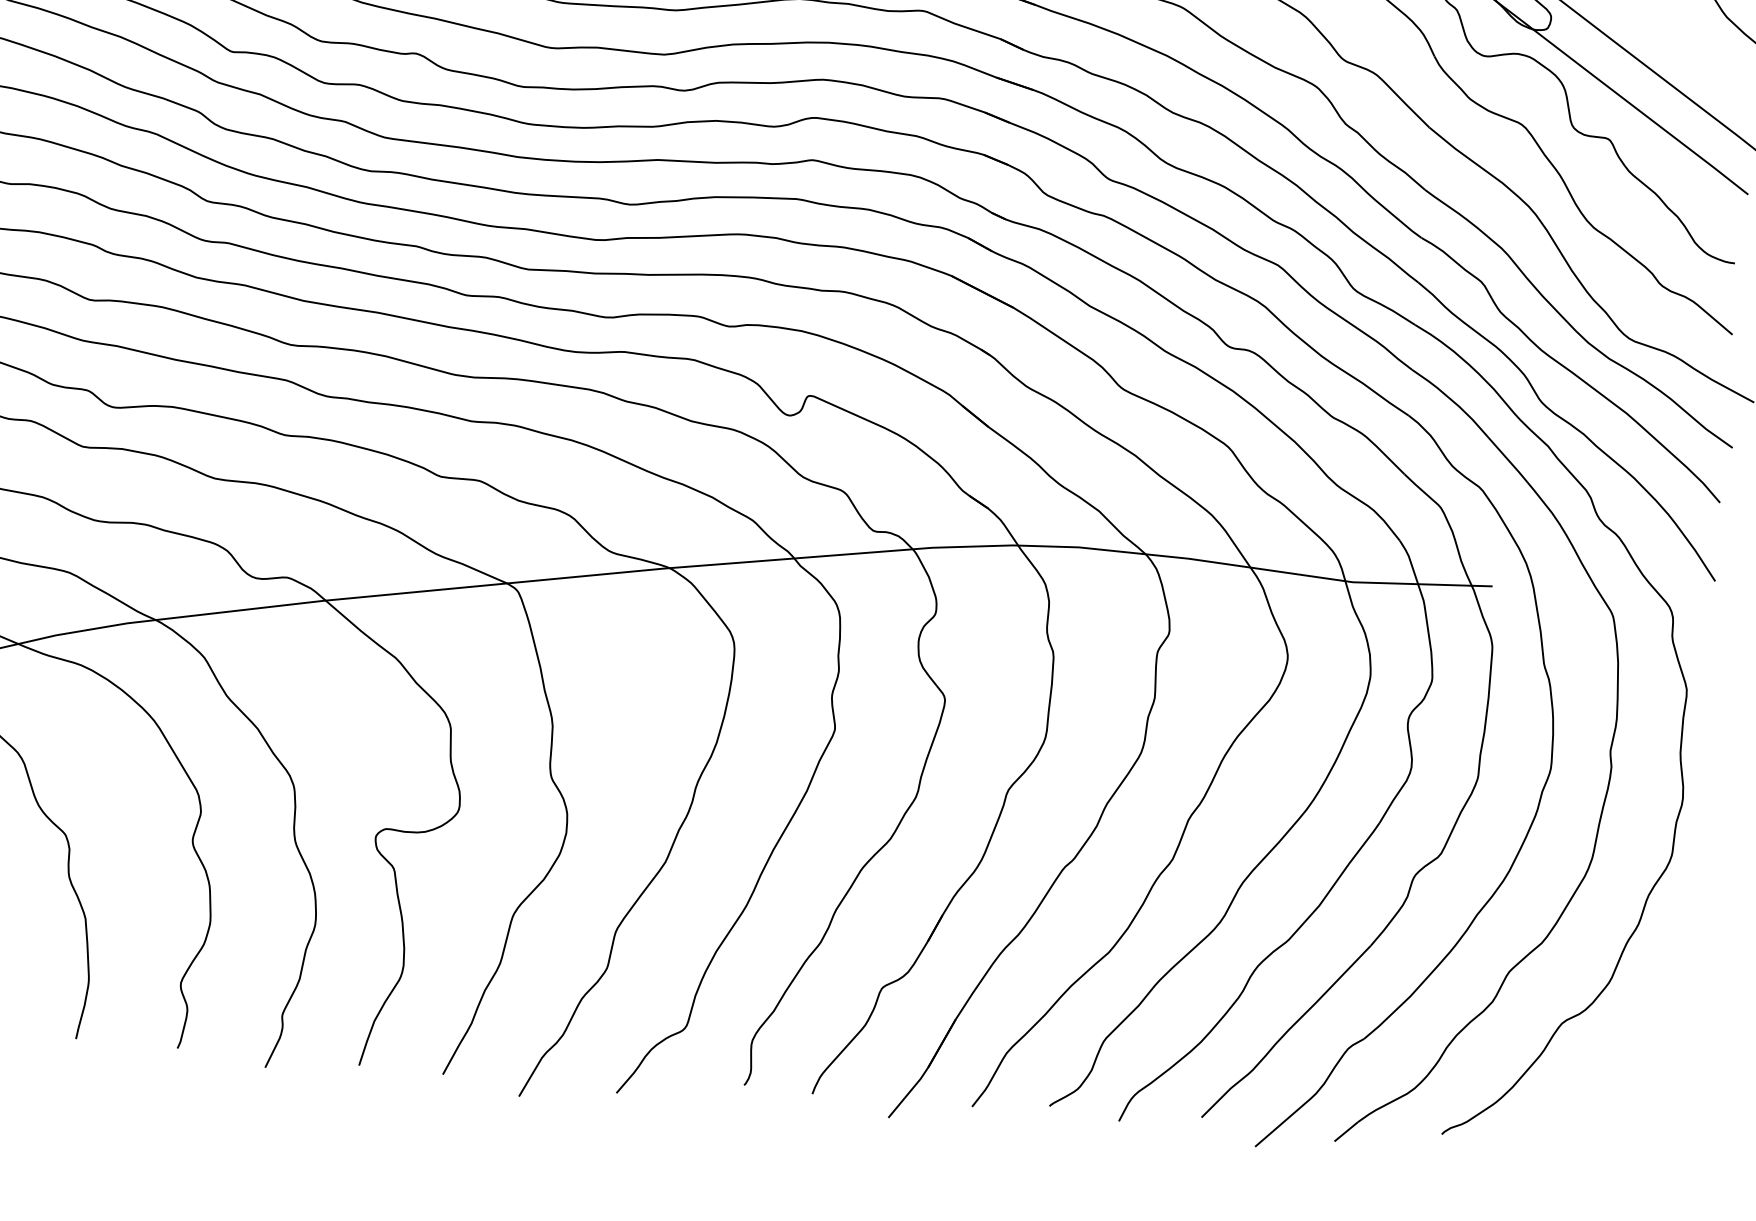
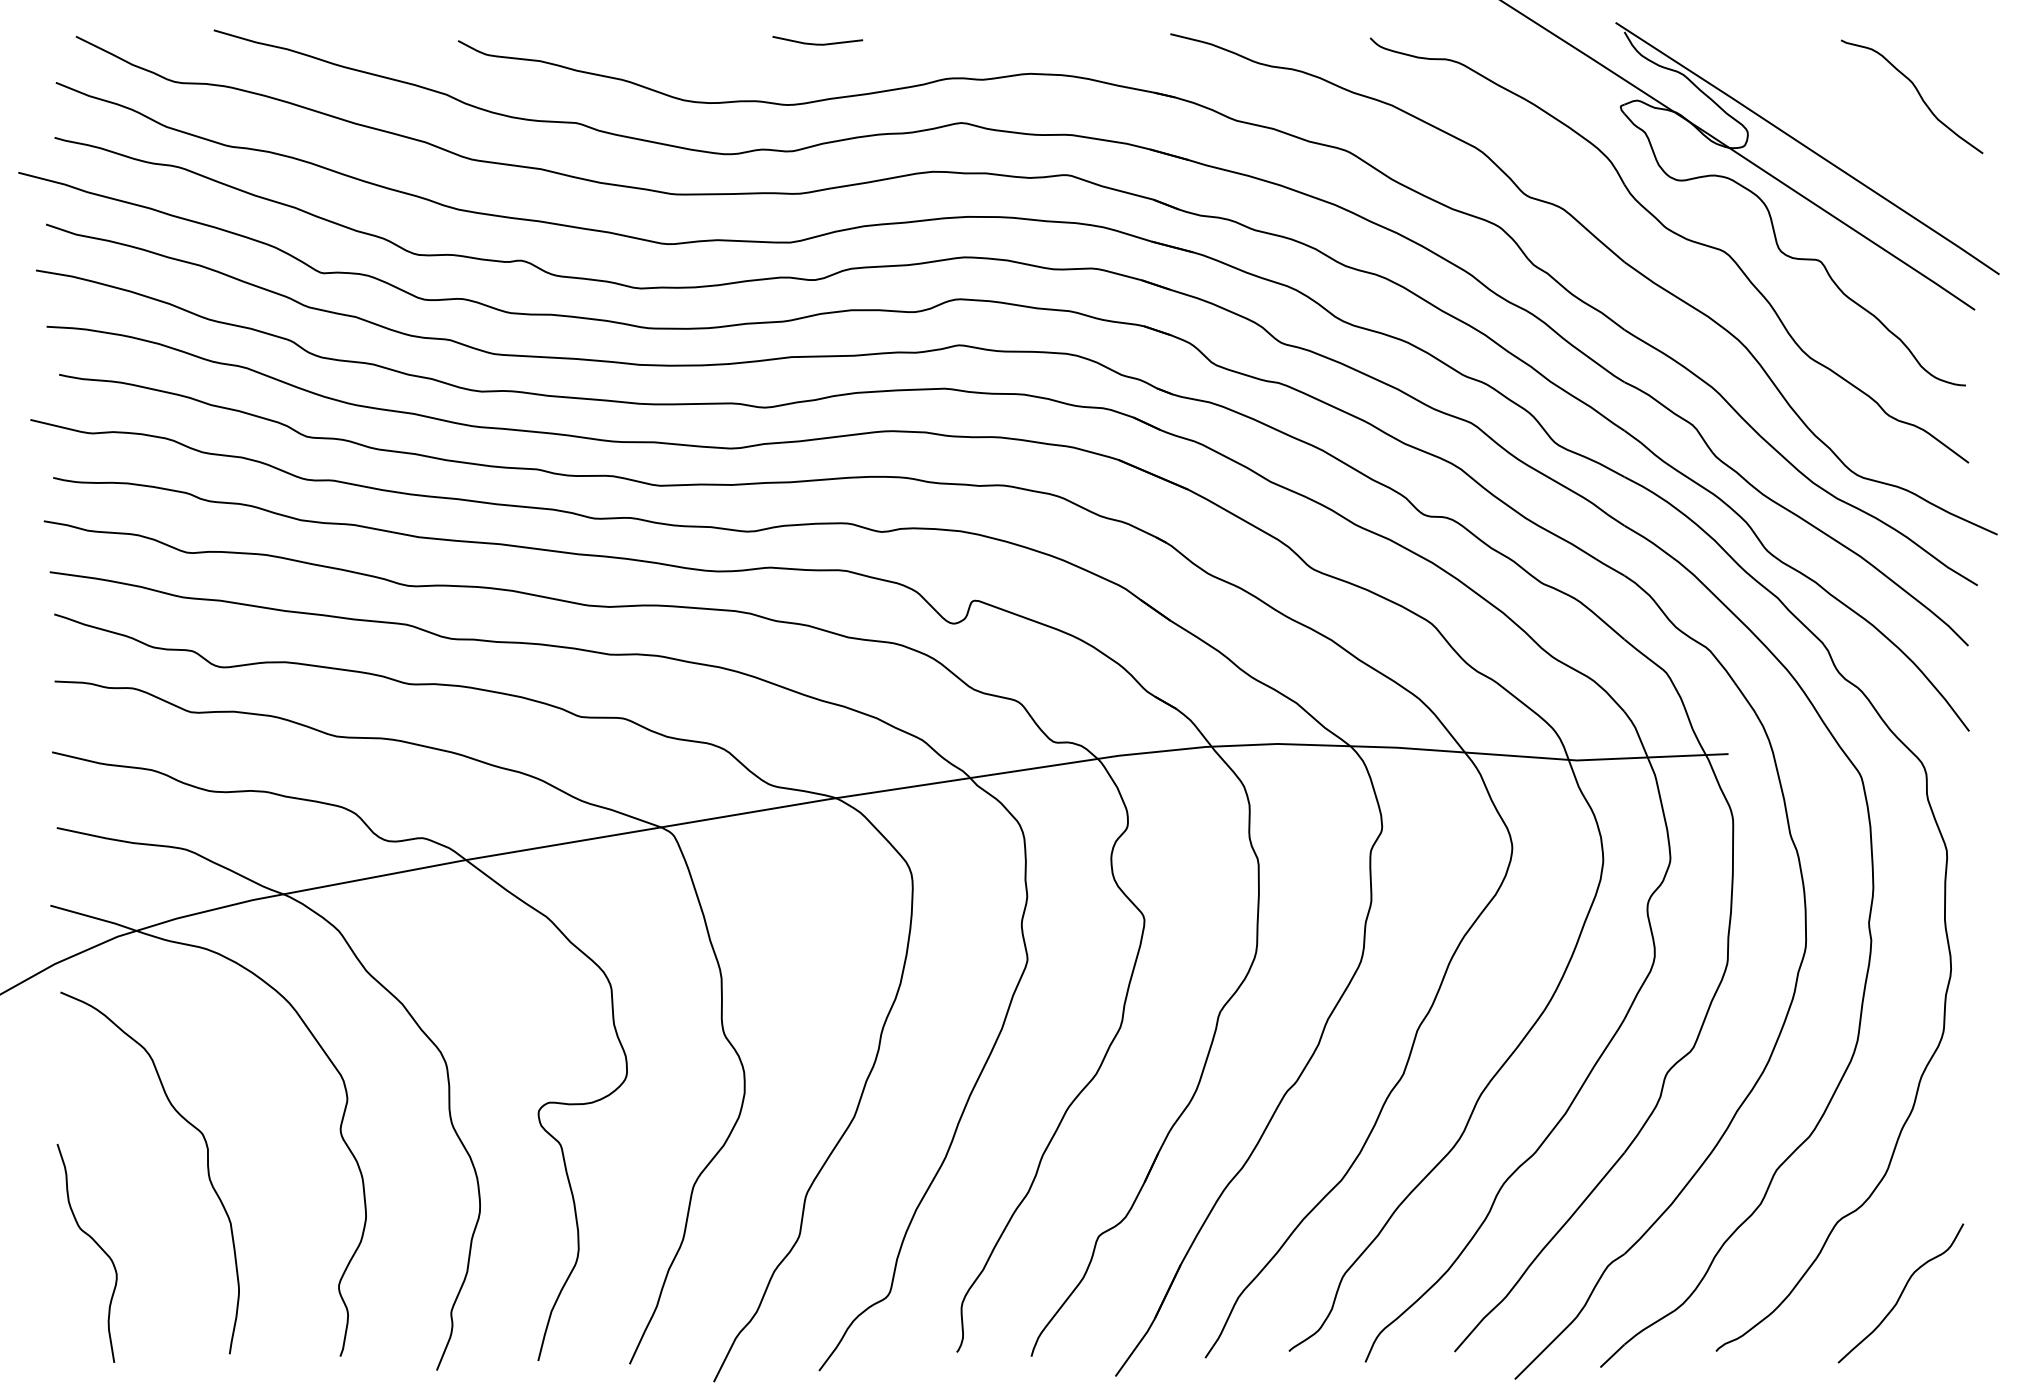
curve: (1615, 1093) -> (1900, 1293), added

